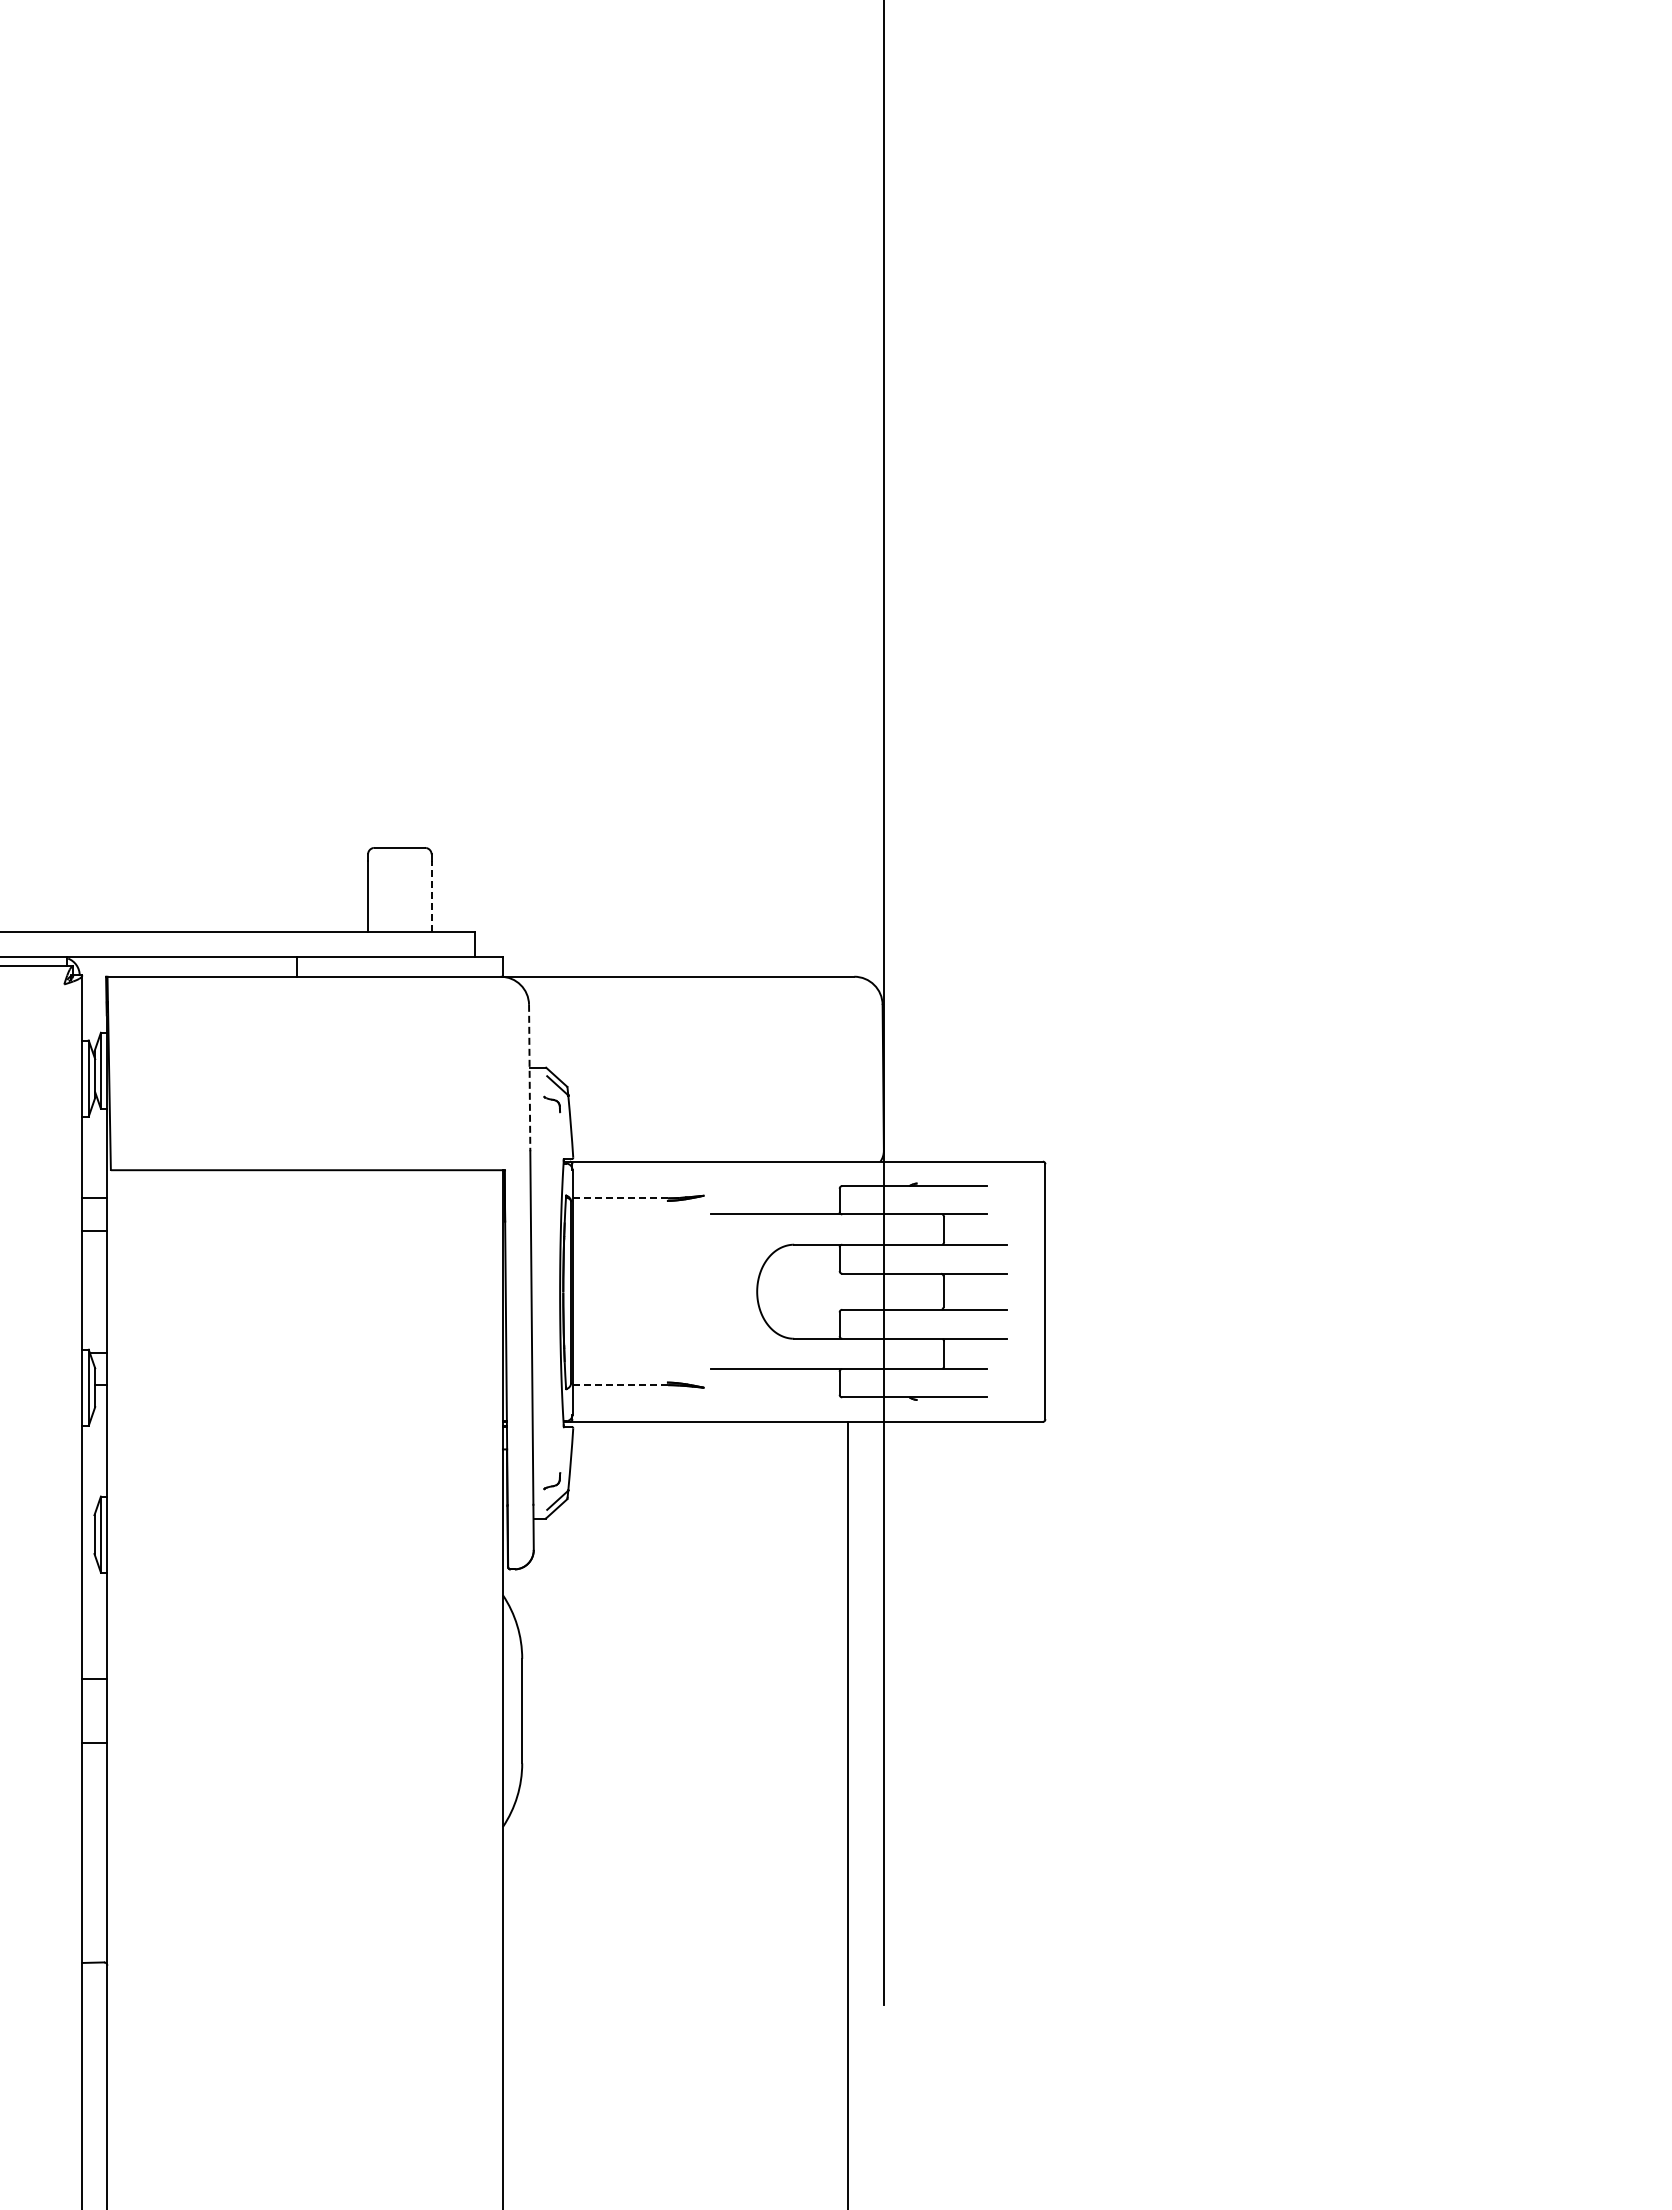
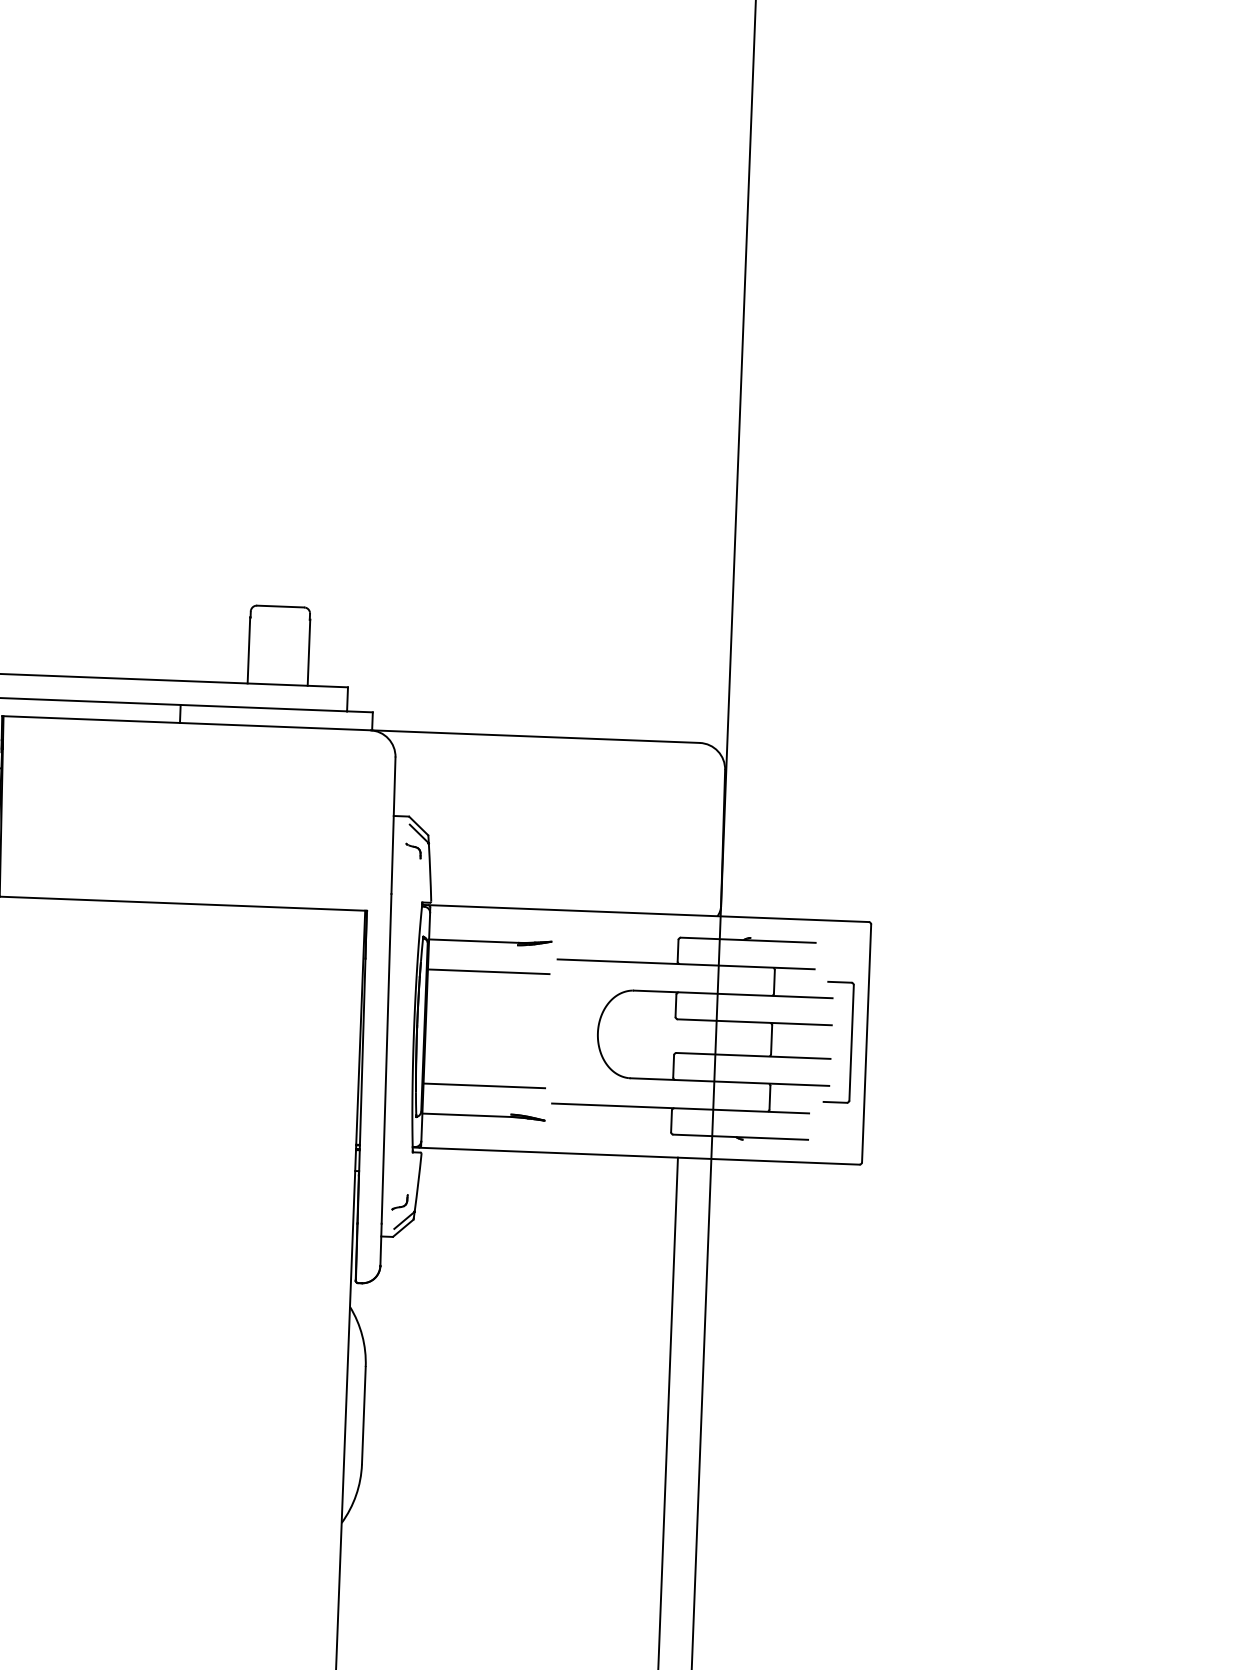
line: (432, 895) -> (309, 652), dashed -> solid
line: (529, 1078) -> (393, 826), dashed -> solid
line: (620, 1198) -> (473, 941), dashed -> solid
line: (637, 1230) -> (488, 971), added
part: (1028, 1291) -> (850, 1042), added
line: (637, 1352) -> (484, 1085), added
line: (620, 1385) -> (467, 1115), dashed -> solid

